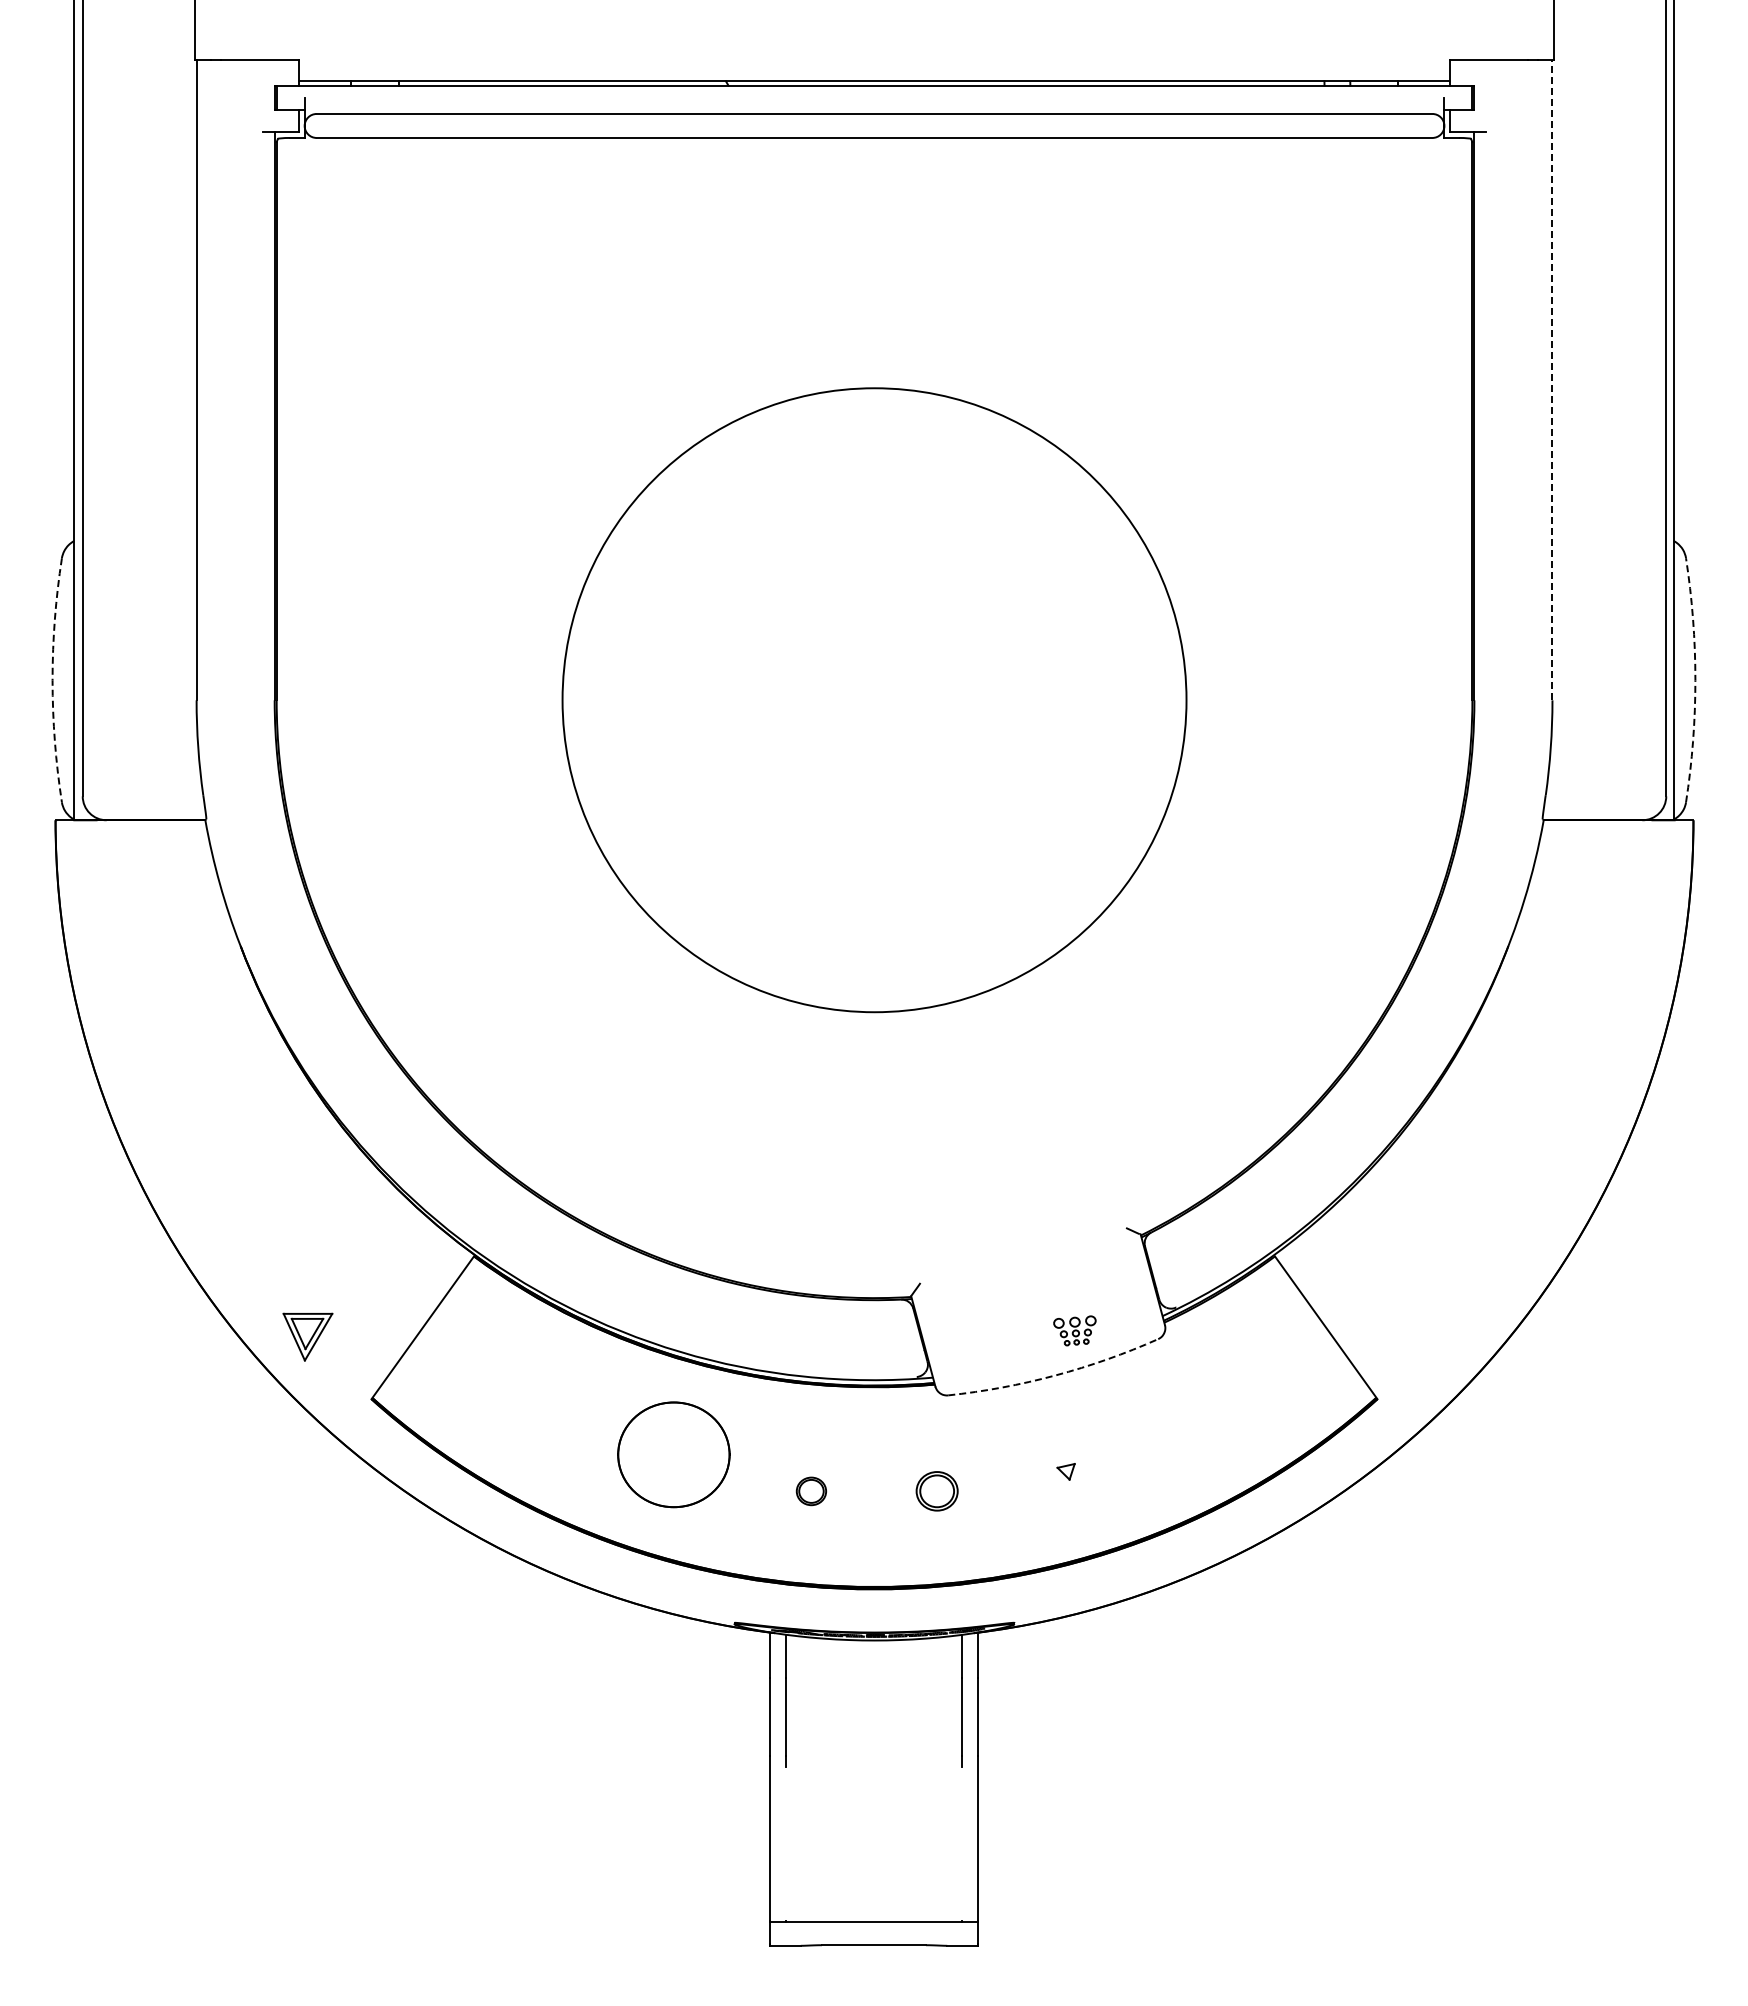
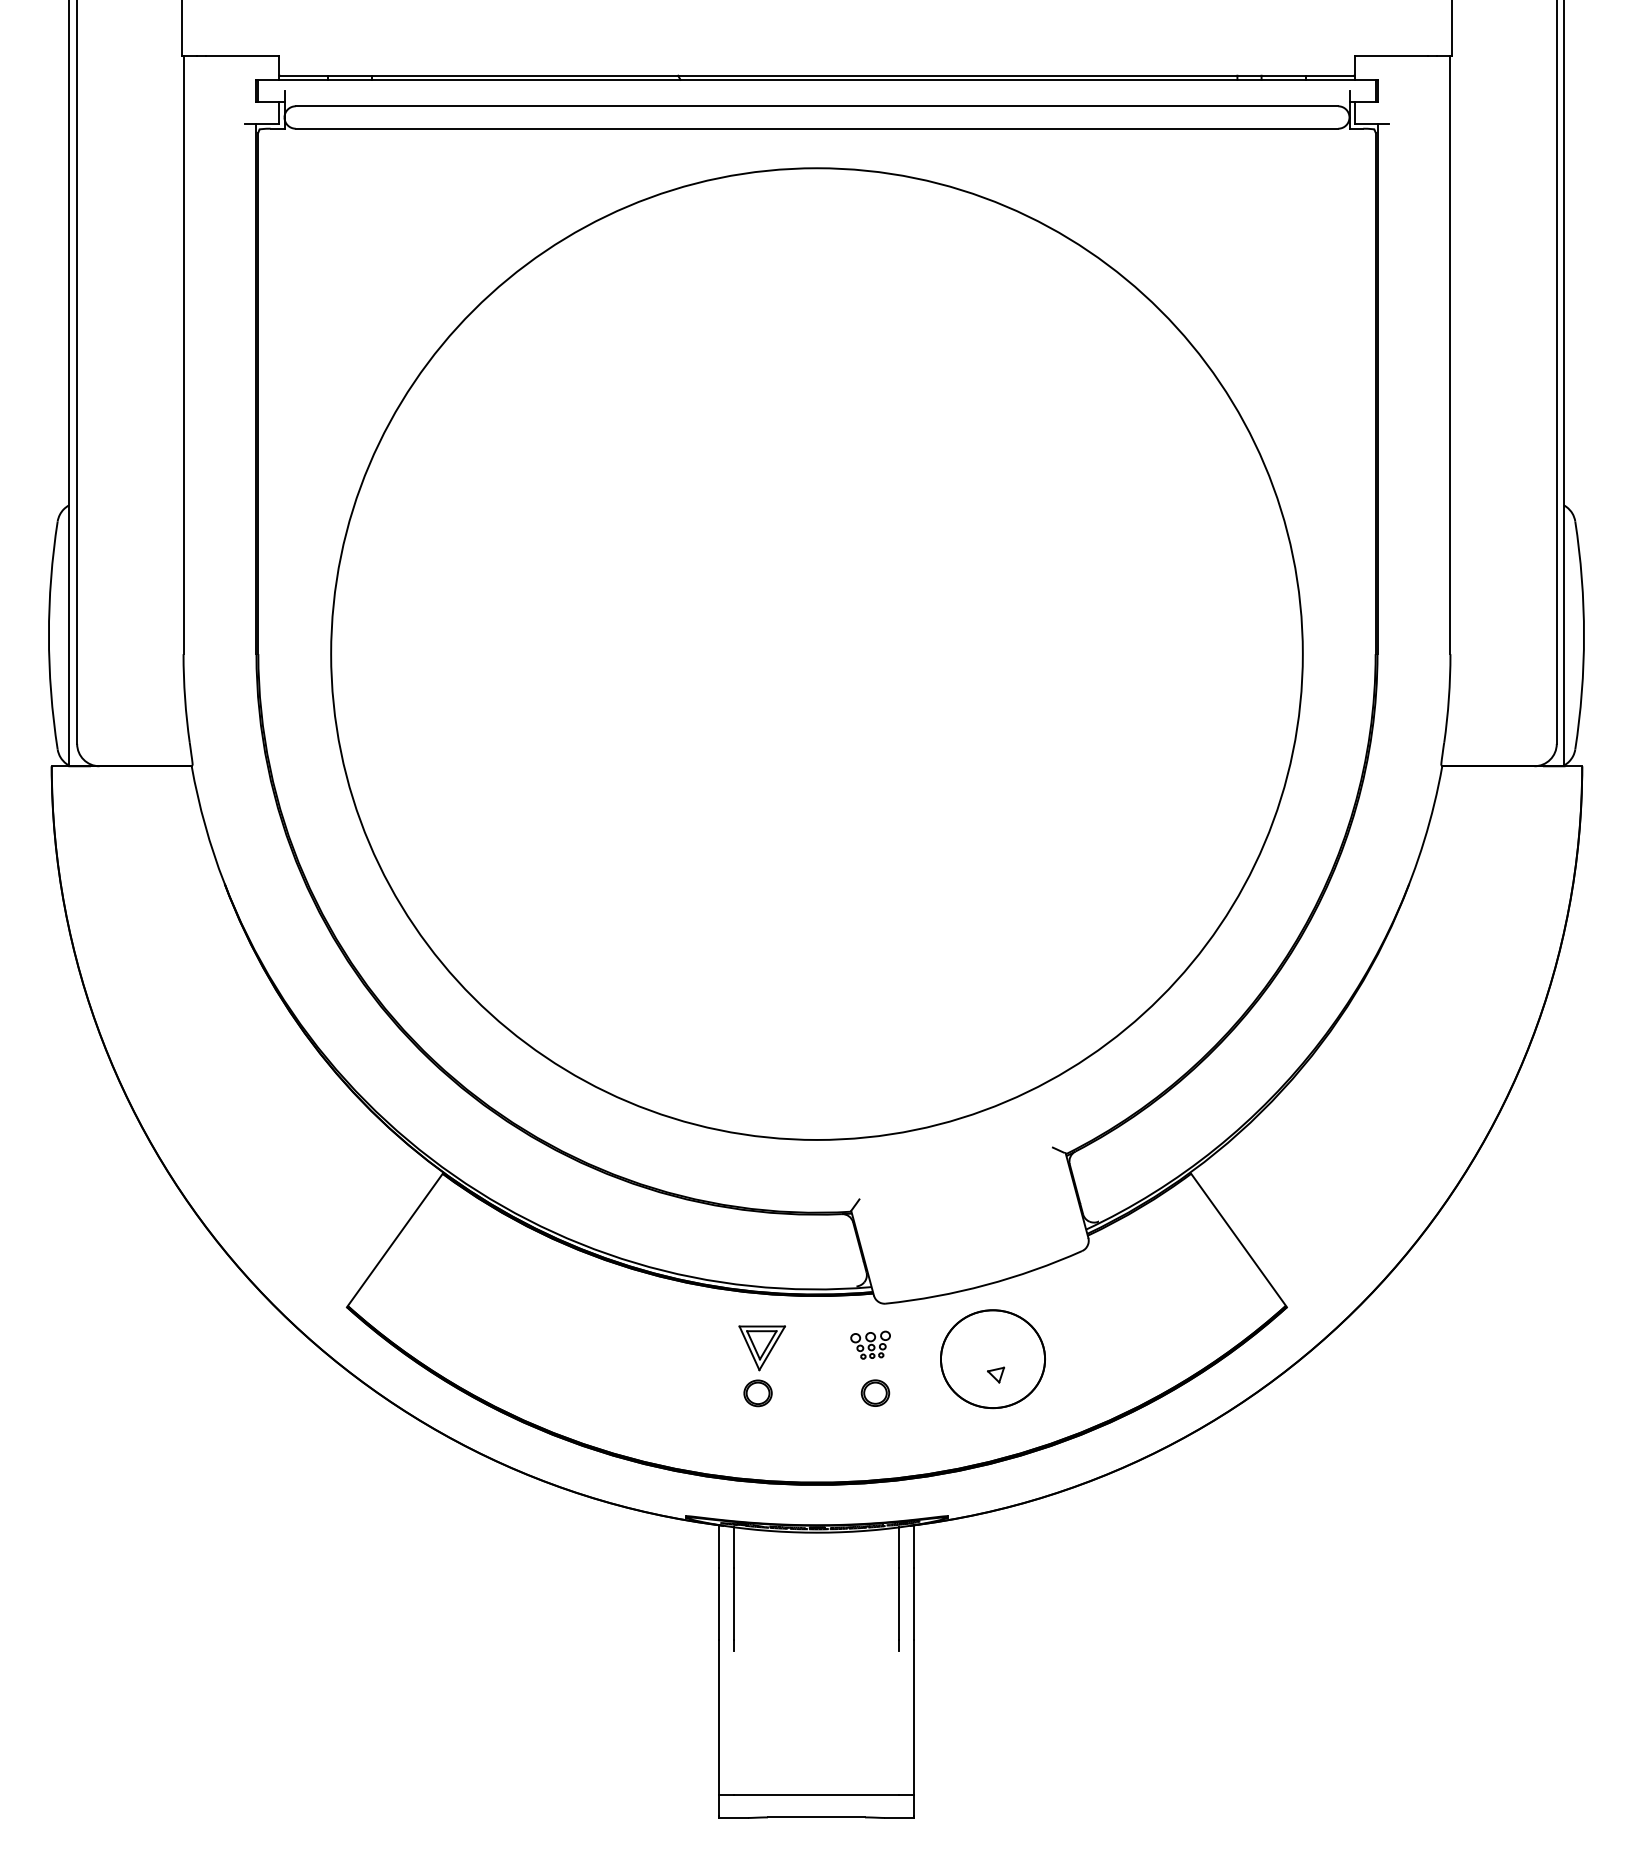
line: (1552, 380) -> (1450, 355), dashed -> solid
arc: (52, 680) -> (48, 635), dashed -> solid
arc: (1695, 680) -> (1584, 635), dashed -> solid
circle: (874, 700) -> (816, 654), size x1.67
part: (1074, 1330) -> (870, 1344), moved
part: (307, 1336) -> (761, 1347), moved
arc: (1055, 1375) -> (986, 1285), dashed -> solid
part: (673, 1454) -> (992, 1358), moved
part: (936, 1490) -> (874, 1392), size x0.71

